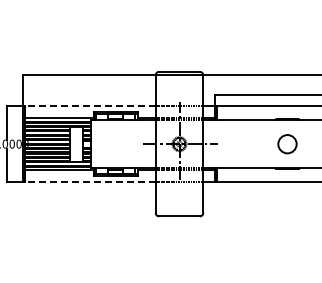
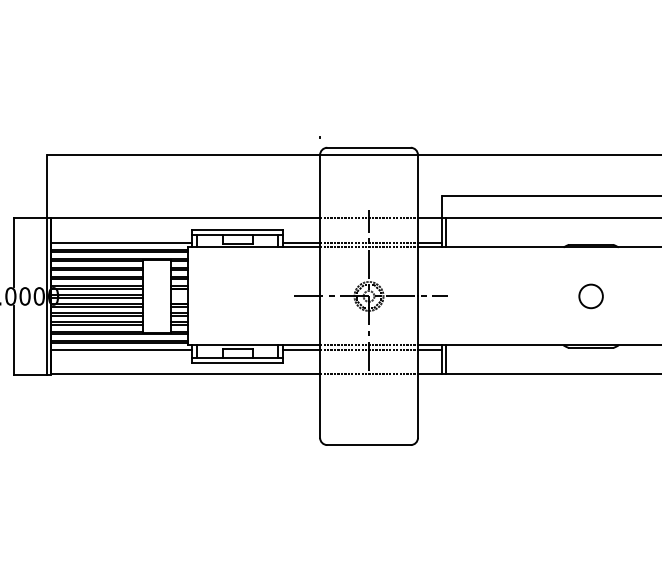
line: (89, 106) -> (183, 219), dashed -> solid
circle: (287, 143) -> (591, 295), size x0.62
line: (89, 182) -> (183, 375), dashed -> solid

